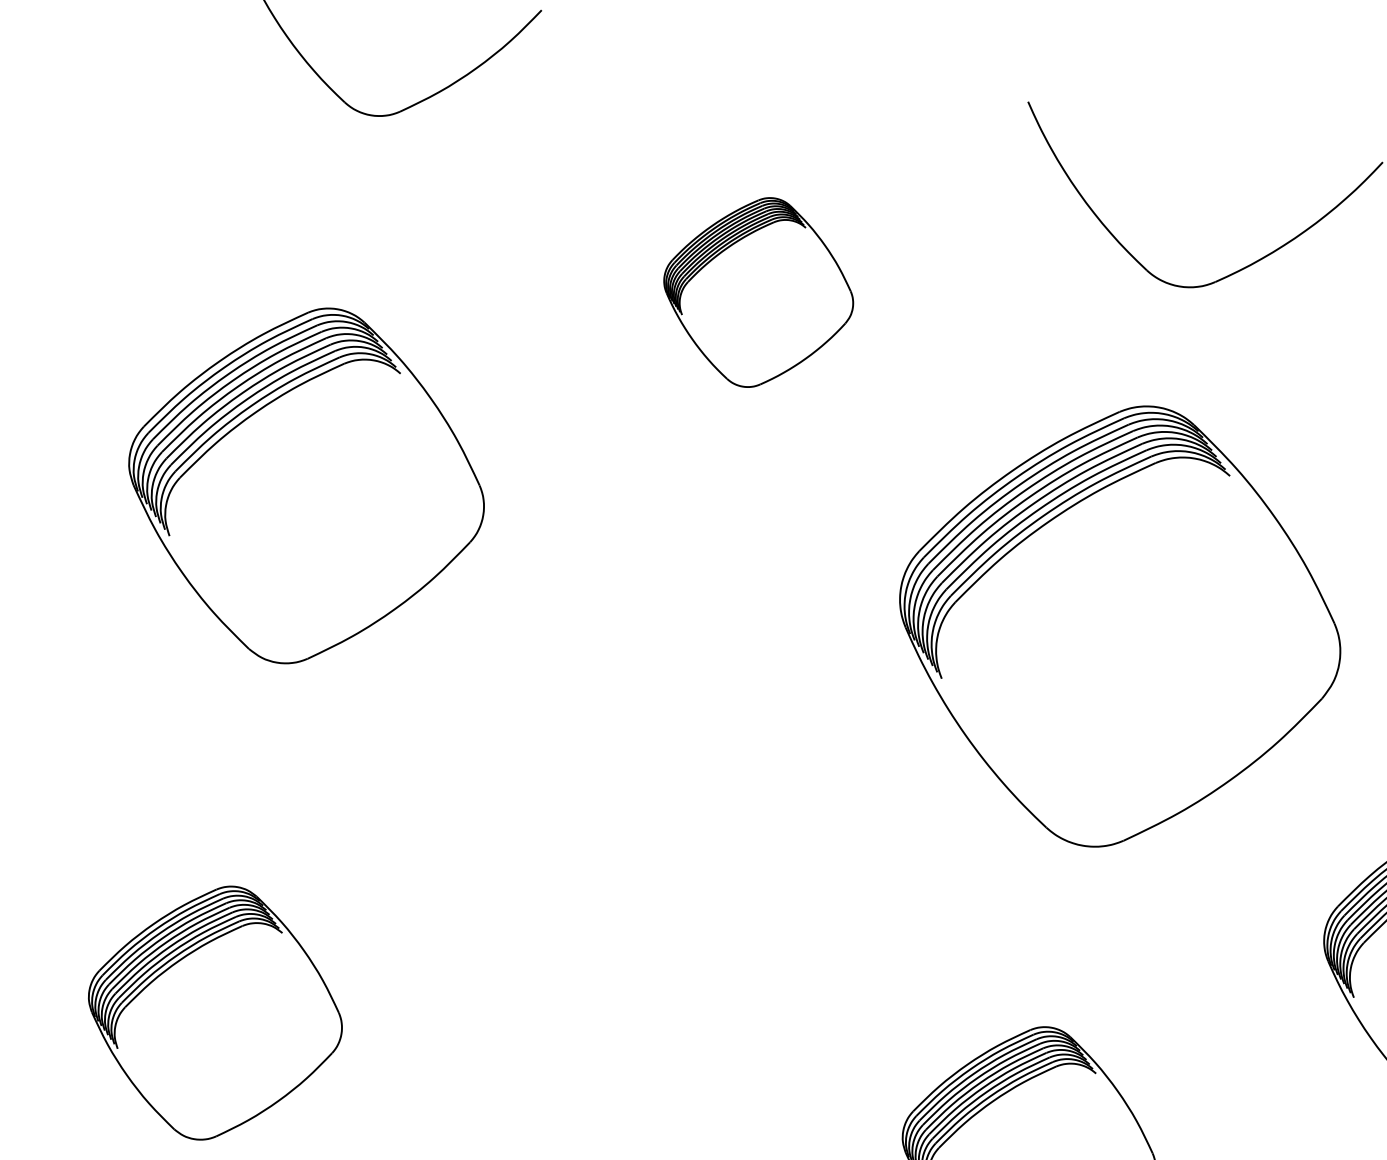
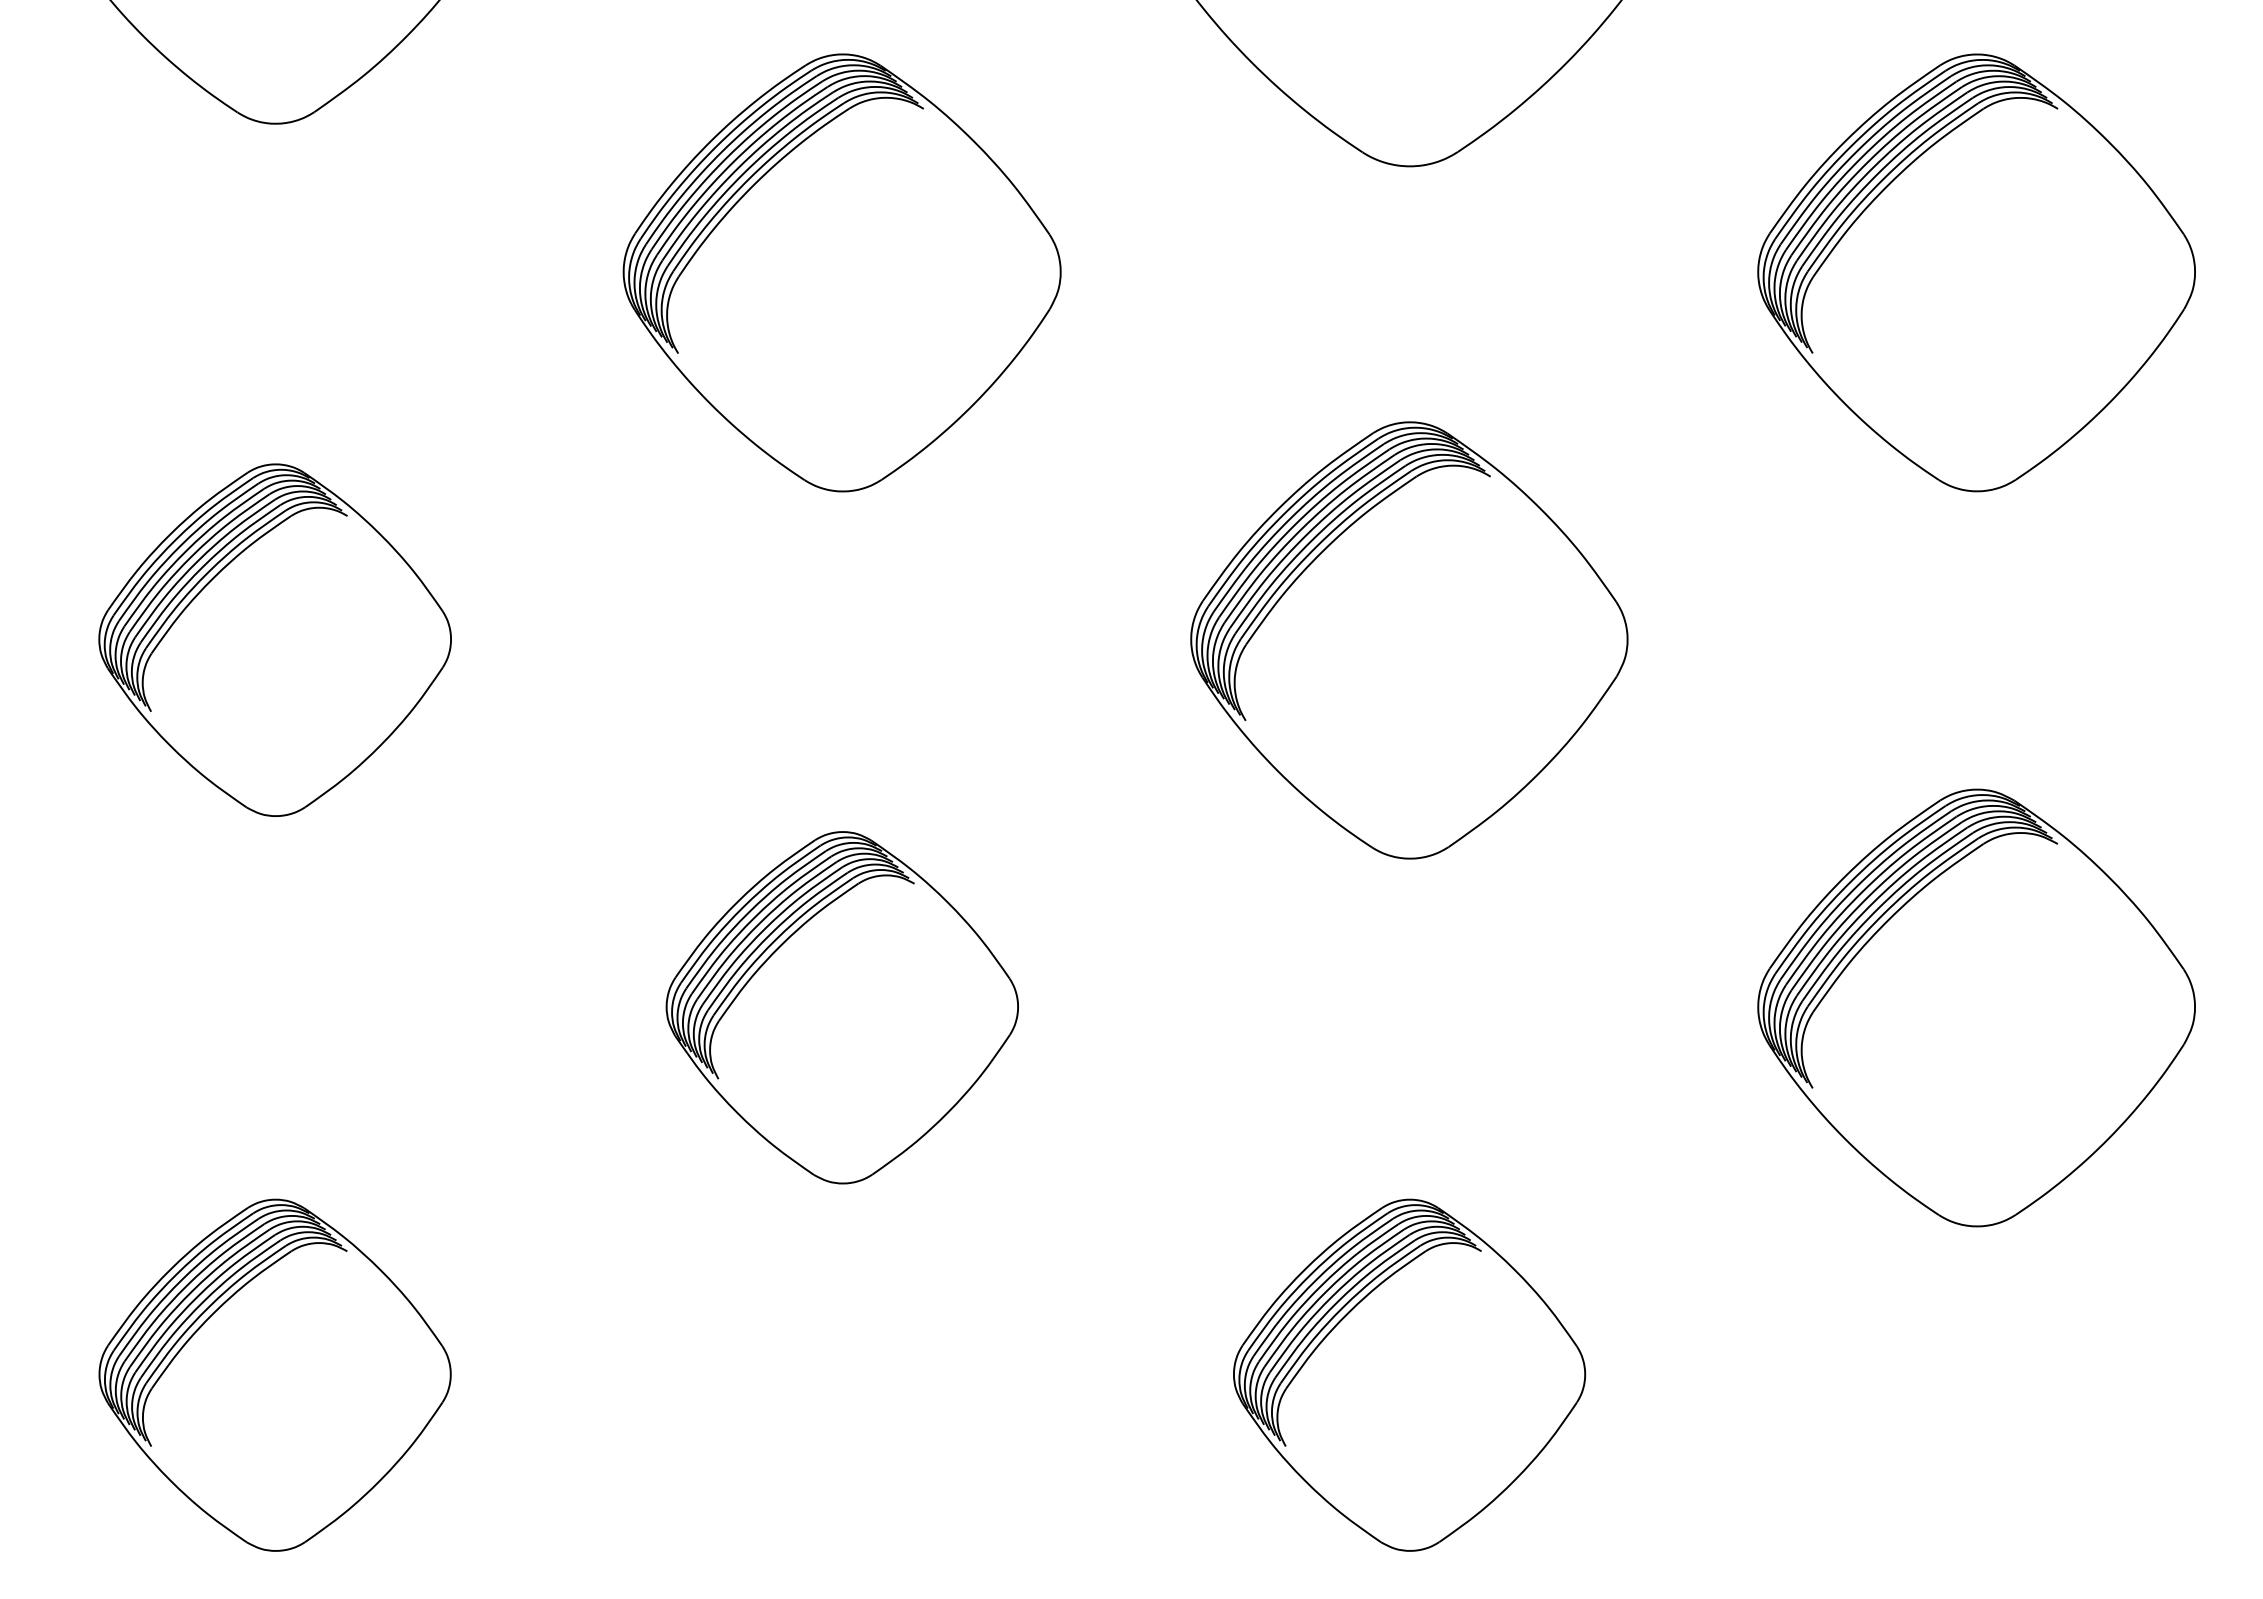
part: (758, 292) -> (841, 272), size x1.67
part: (306, 485) -> (274, 639), size x0.71
part: (1120, 626) -> (1409, 640), size x0.71
part: (667, 819) -> (841, 1007), added

